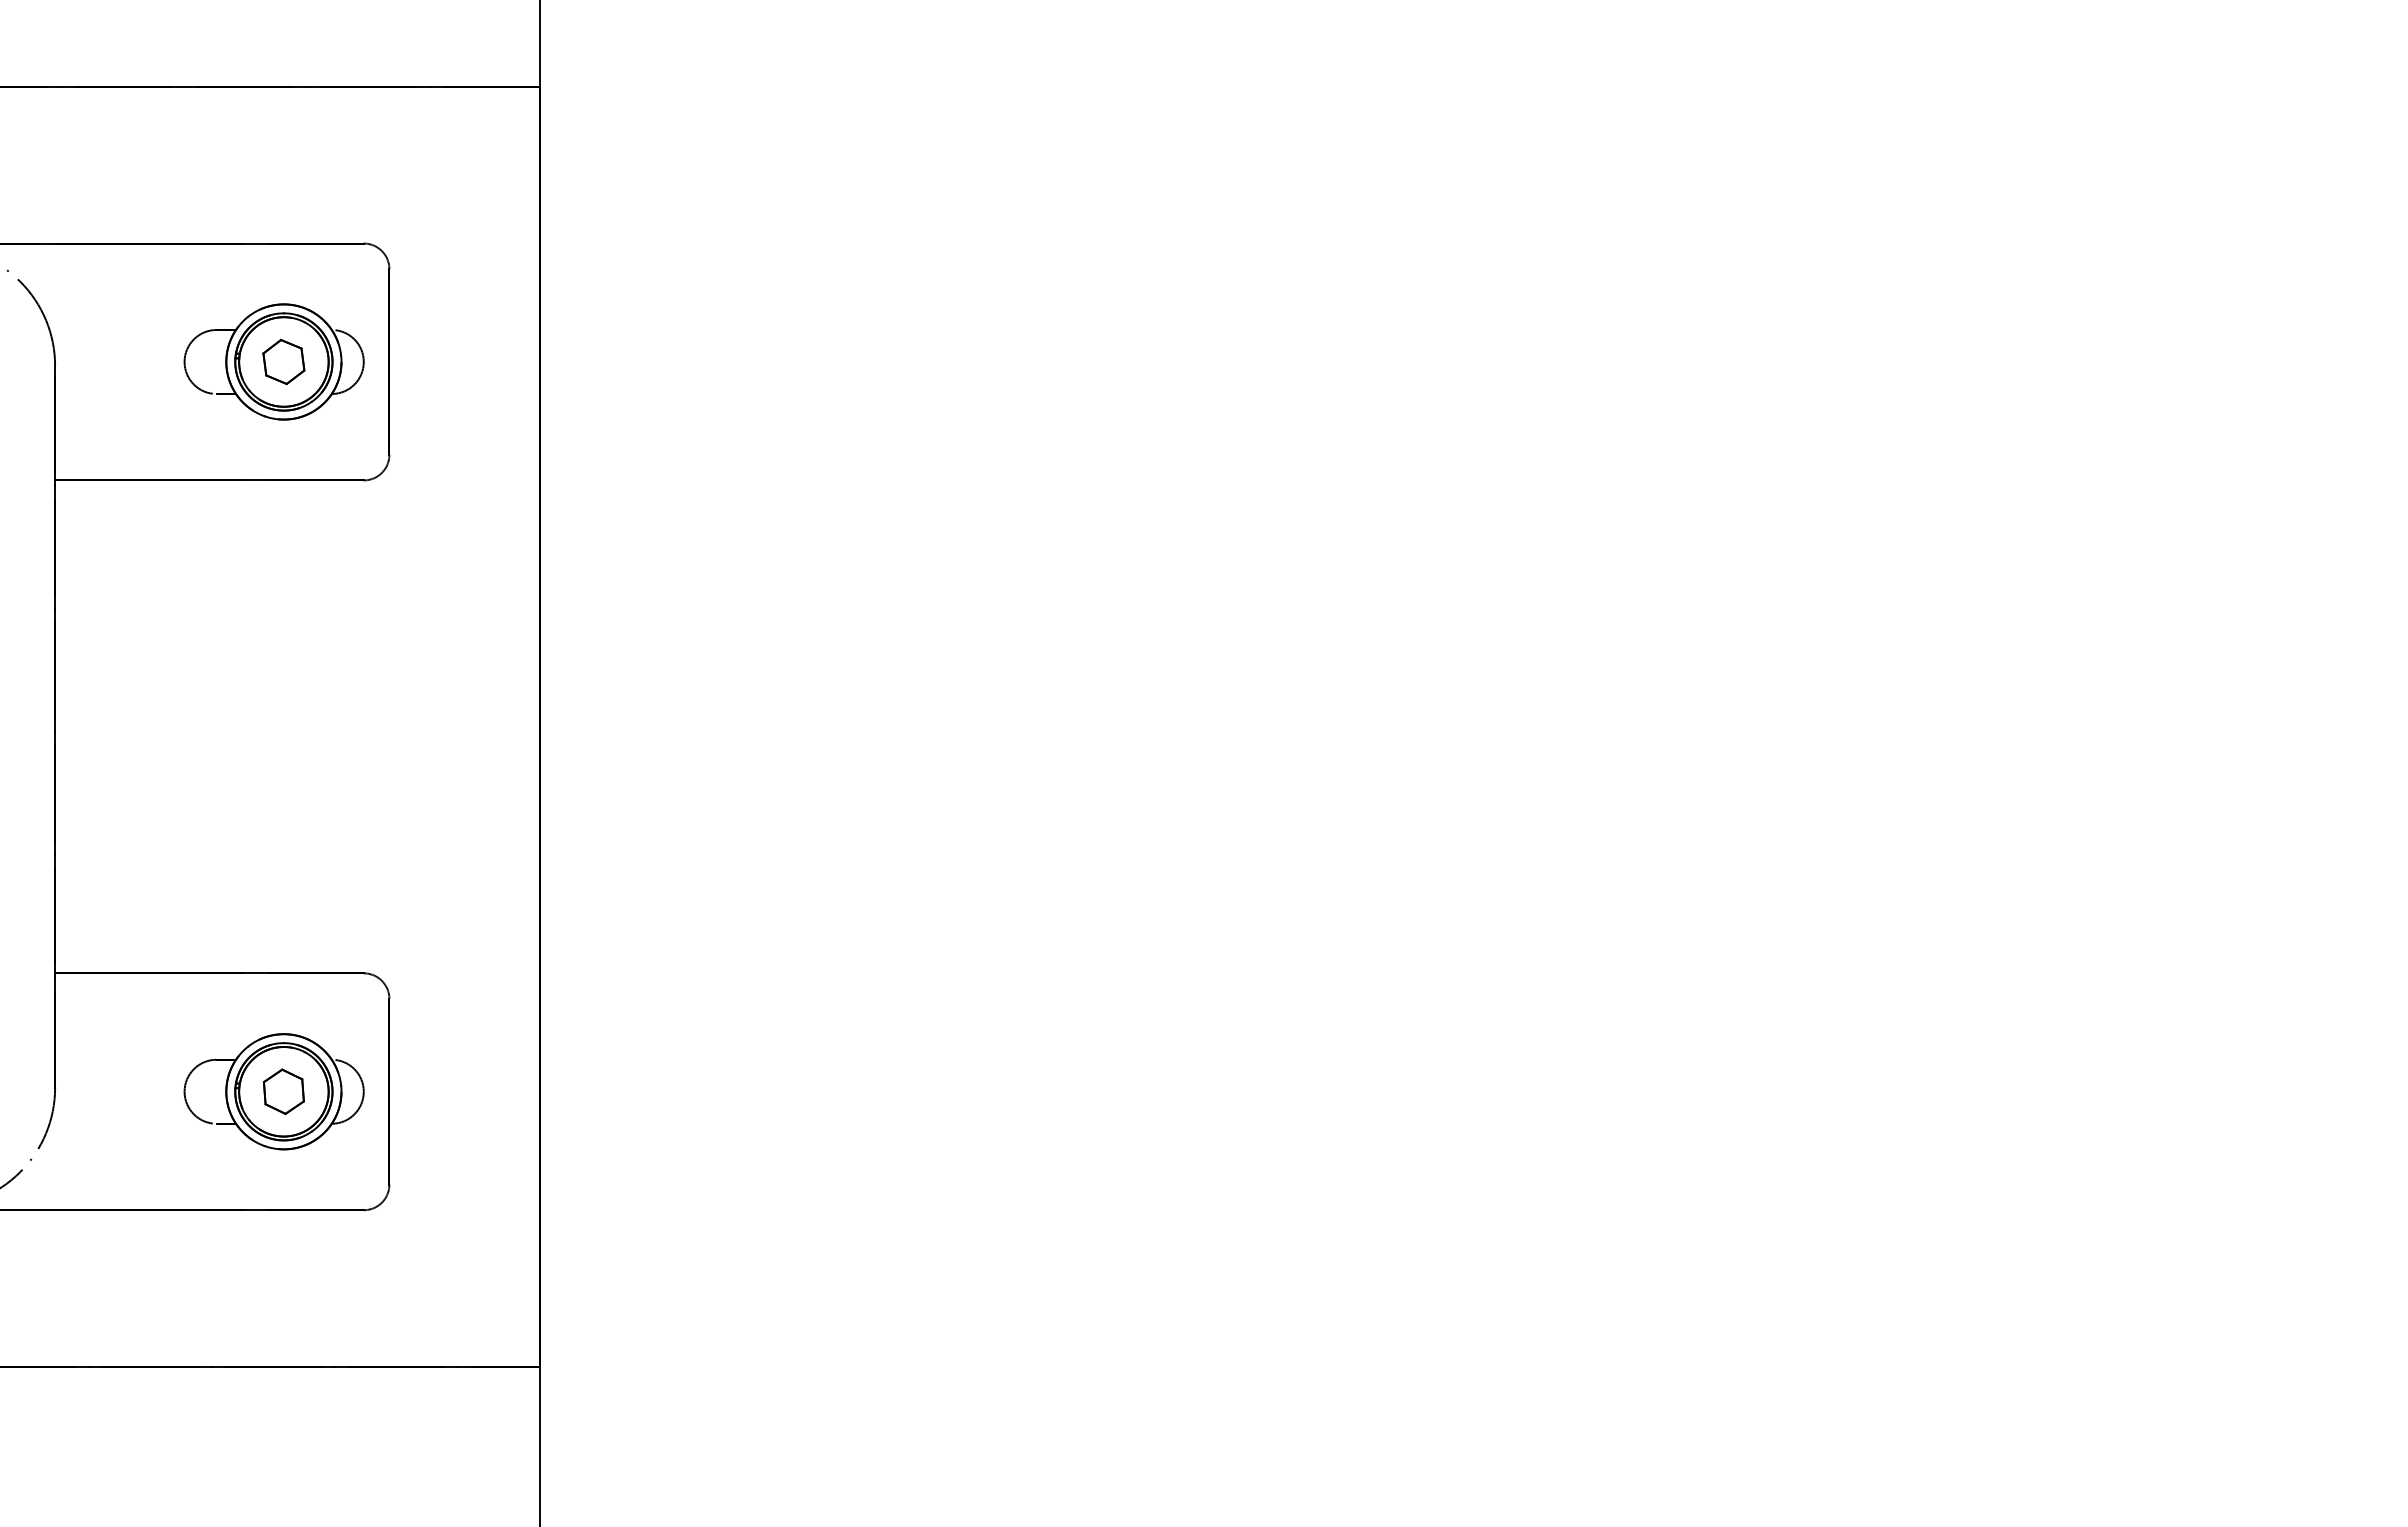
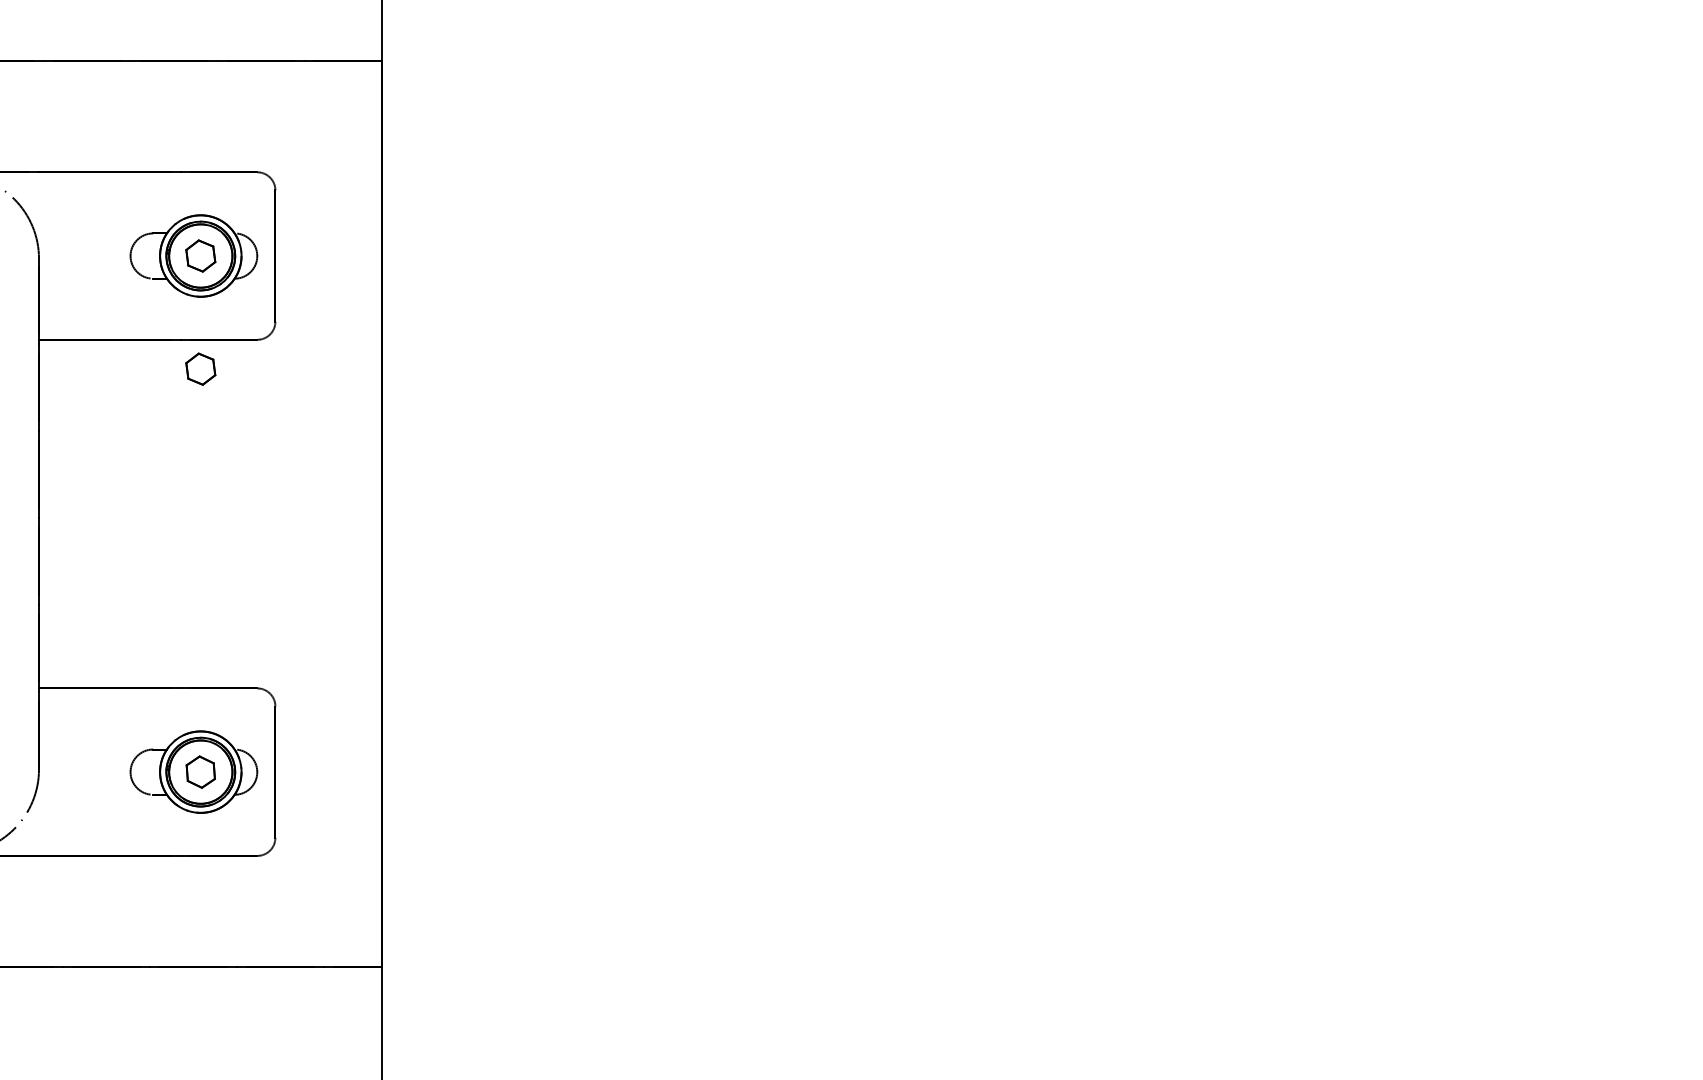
part: (283, 522) -> (200, 369), added

